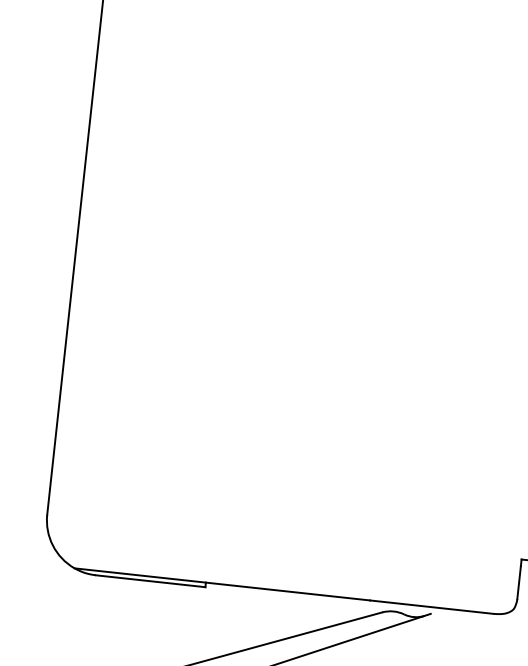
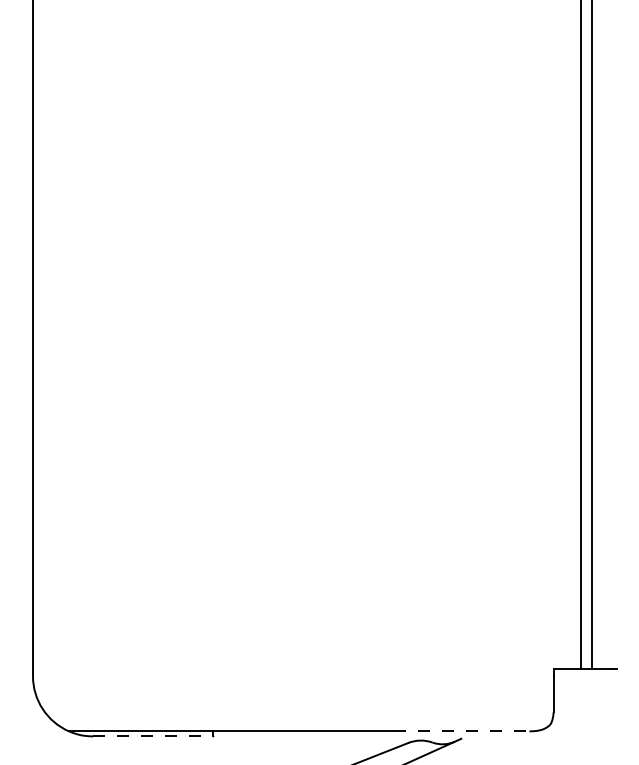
line: (150, 581) -> (153, 736), solid -> dashed
line: (431, 607) -> (461, 731), solid -> dashed

